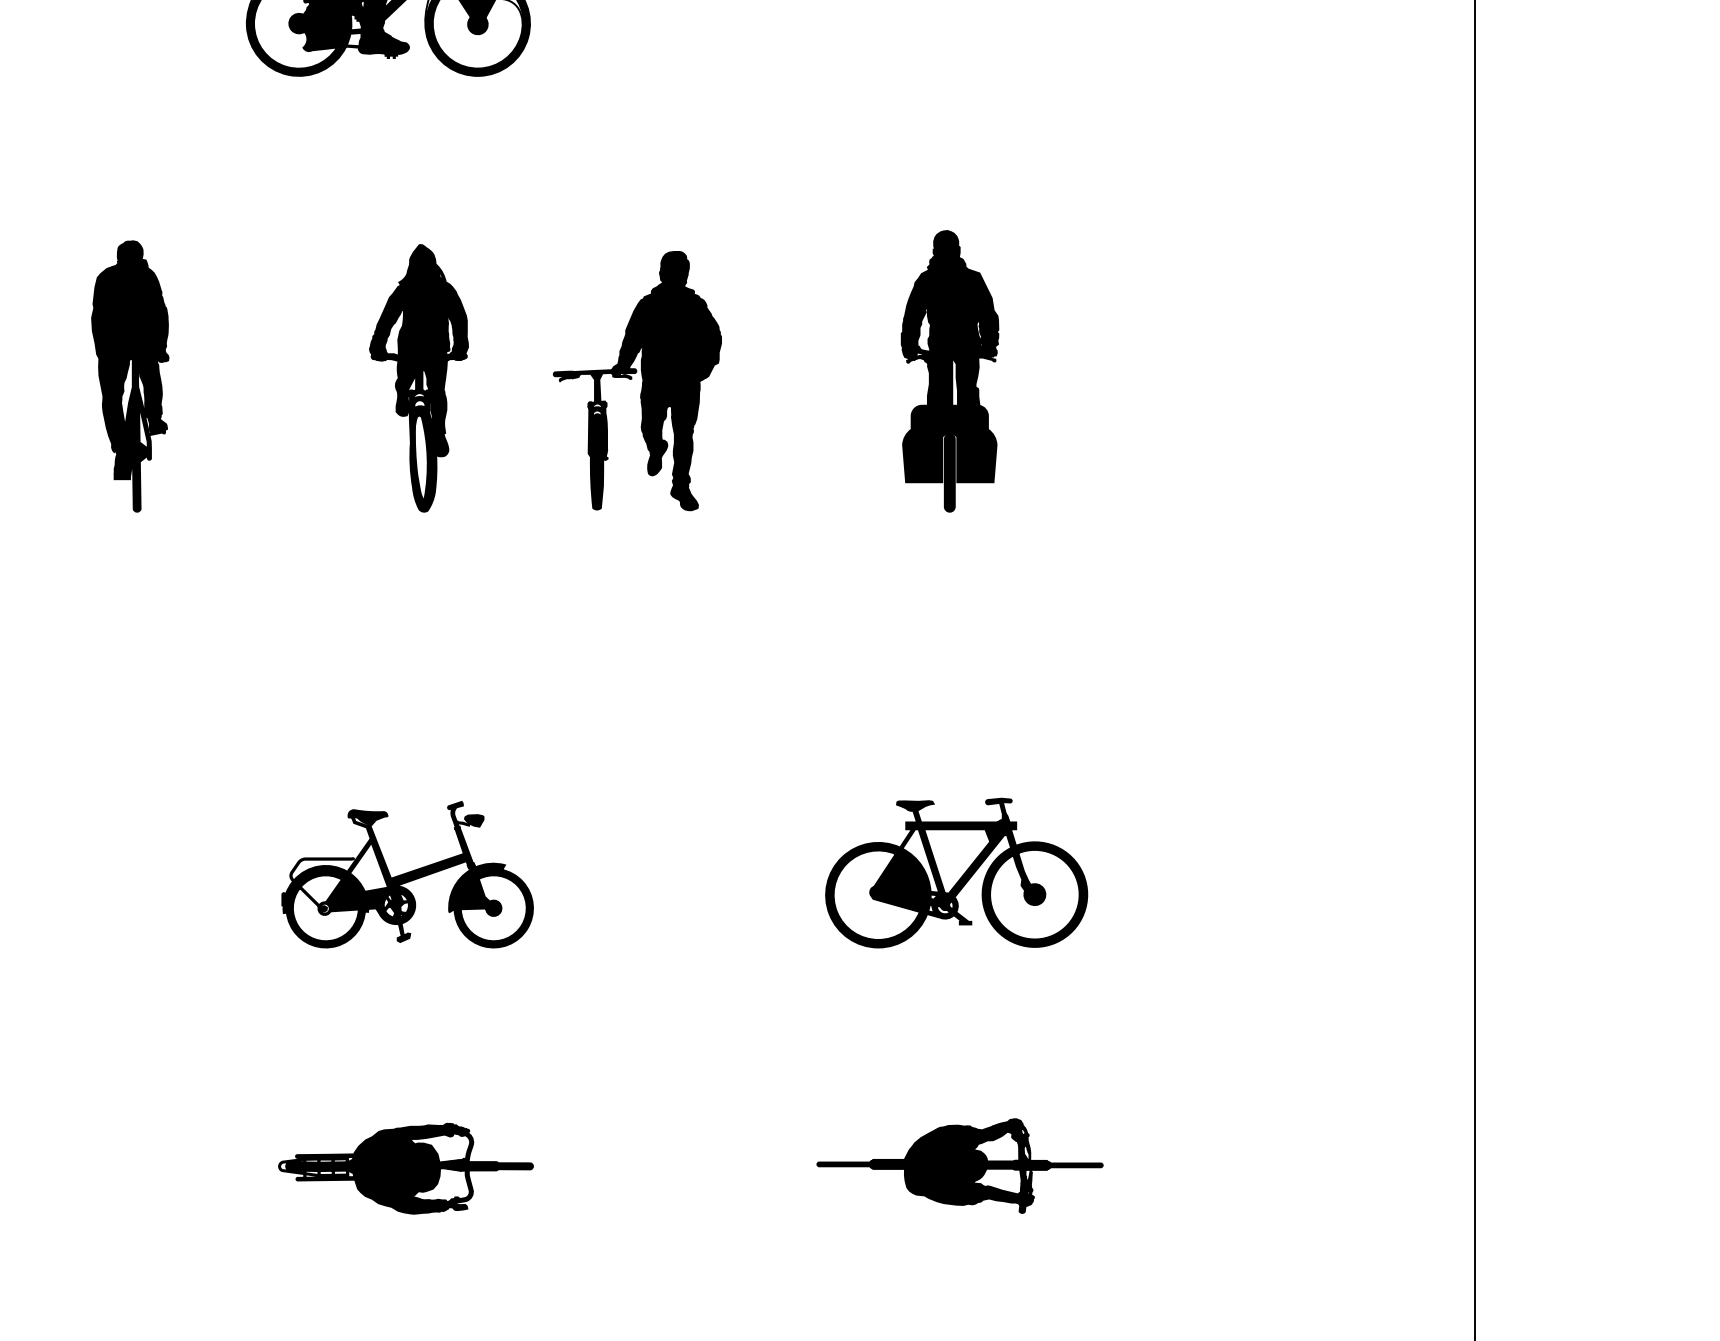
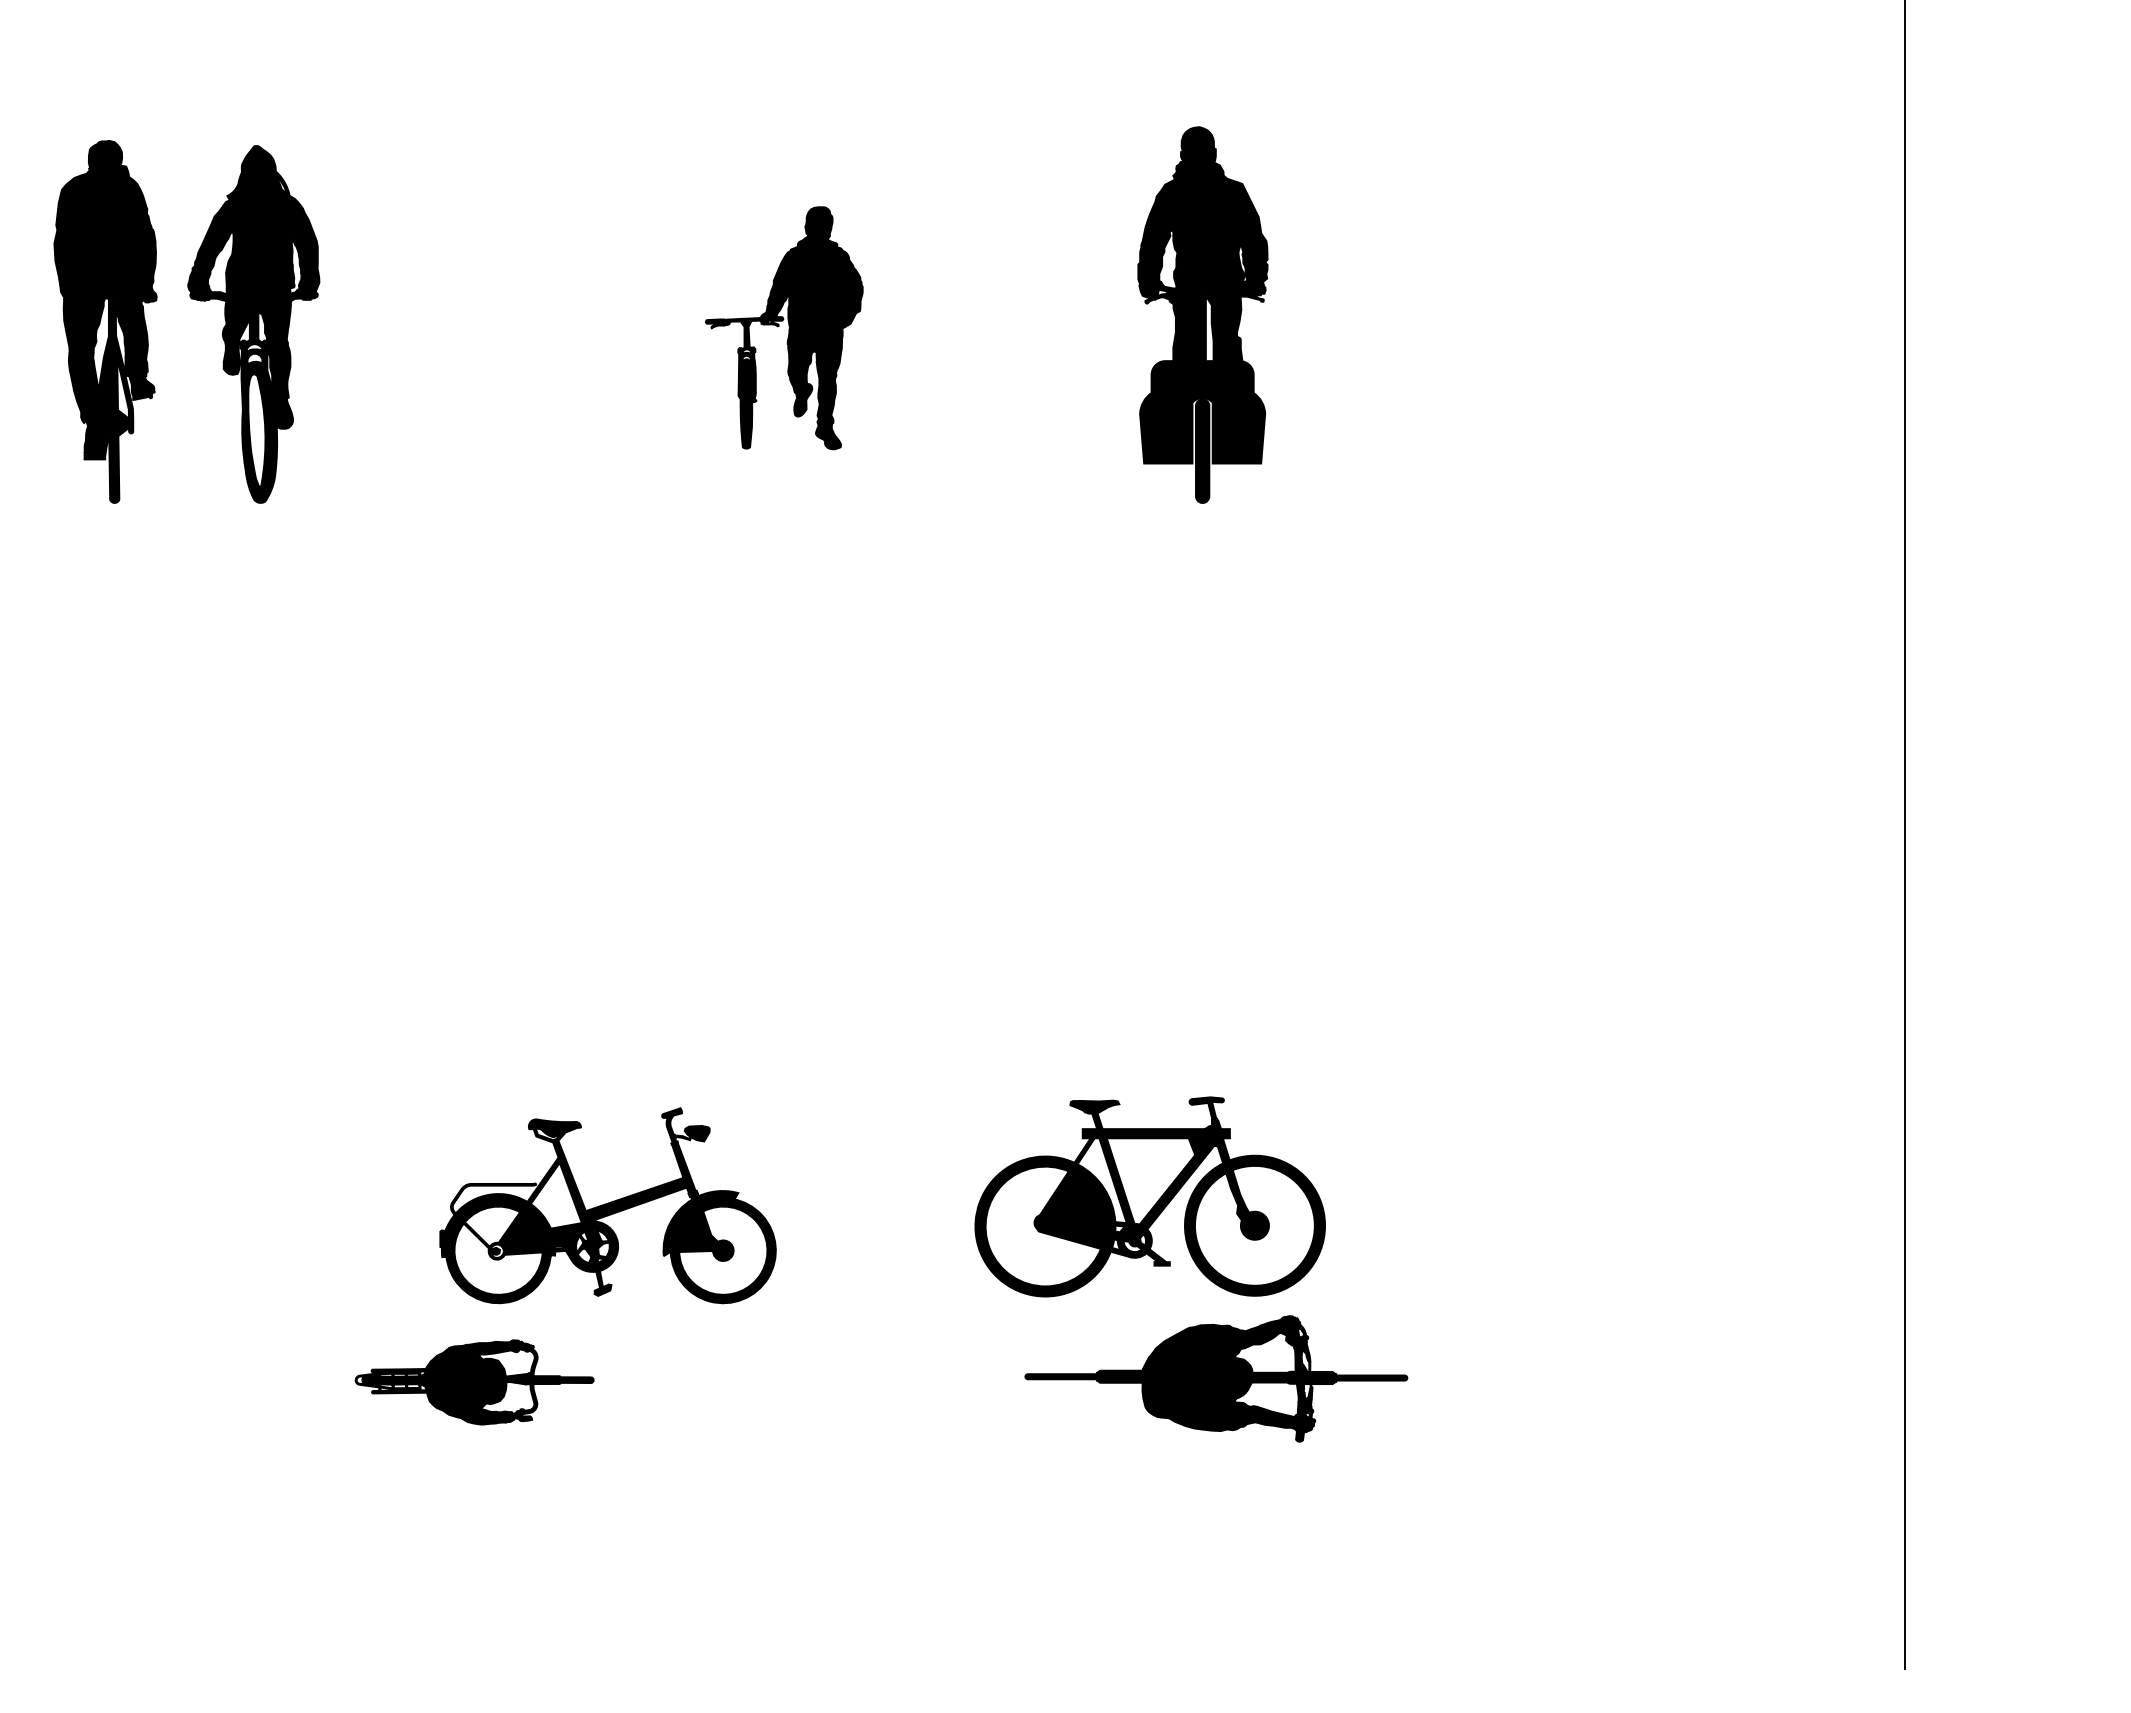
part: (418, 378) -> (253, 324), moved
part: (636, 381) -> (783, 328), size x0.7
part: (956, 872) -> (1150, 1196), moved
part: (407, 874) -> (607, 1205), moved
part: (405, 1168) -> (473, 1382), size x0.7

